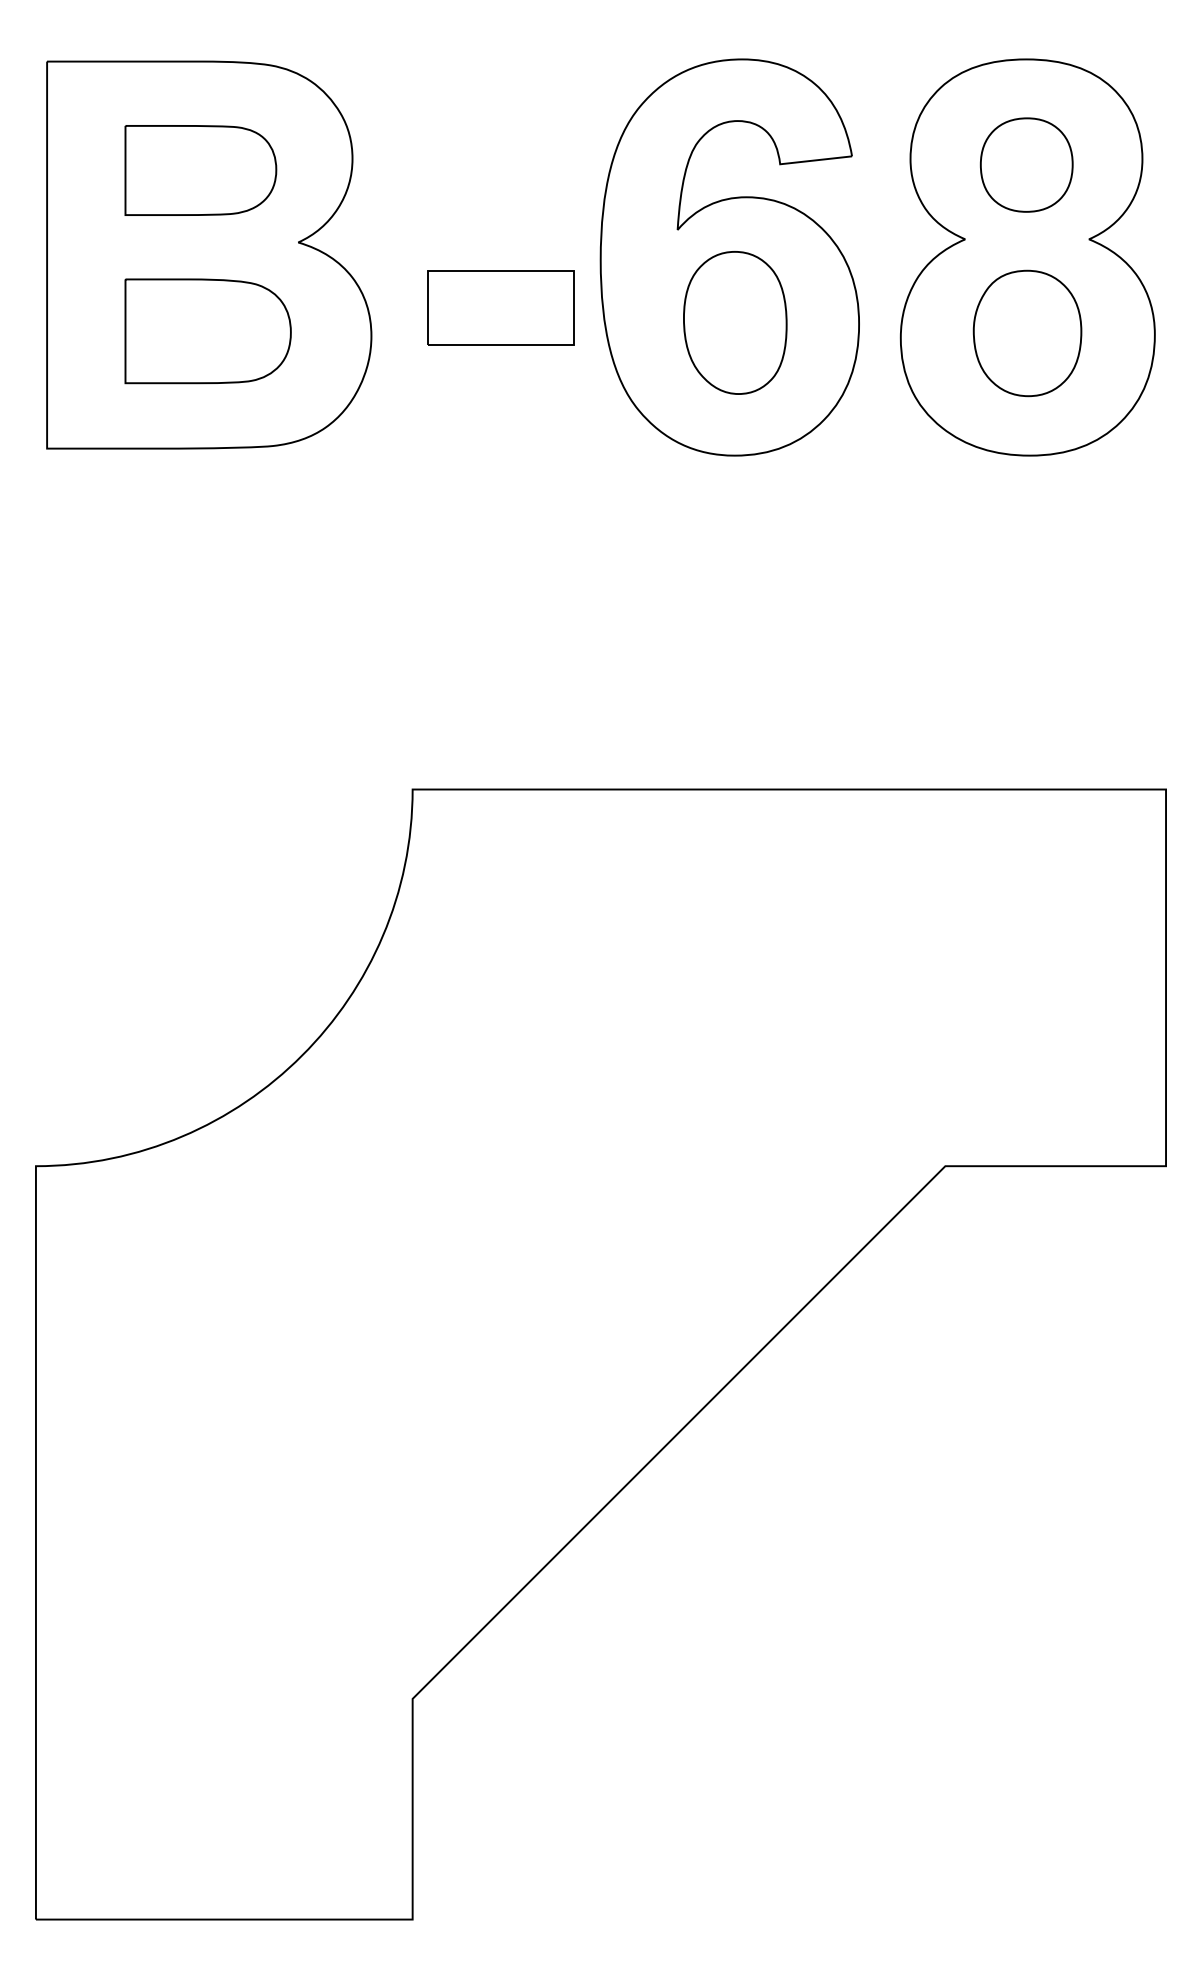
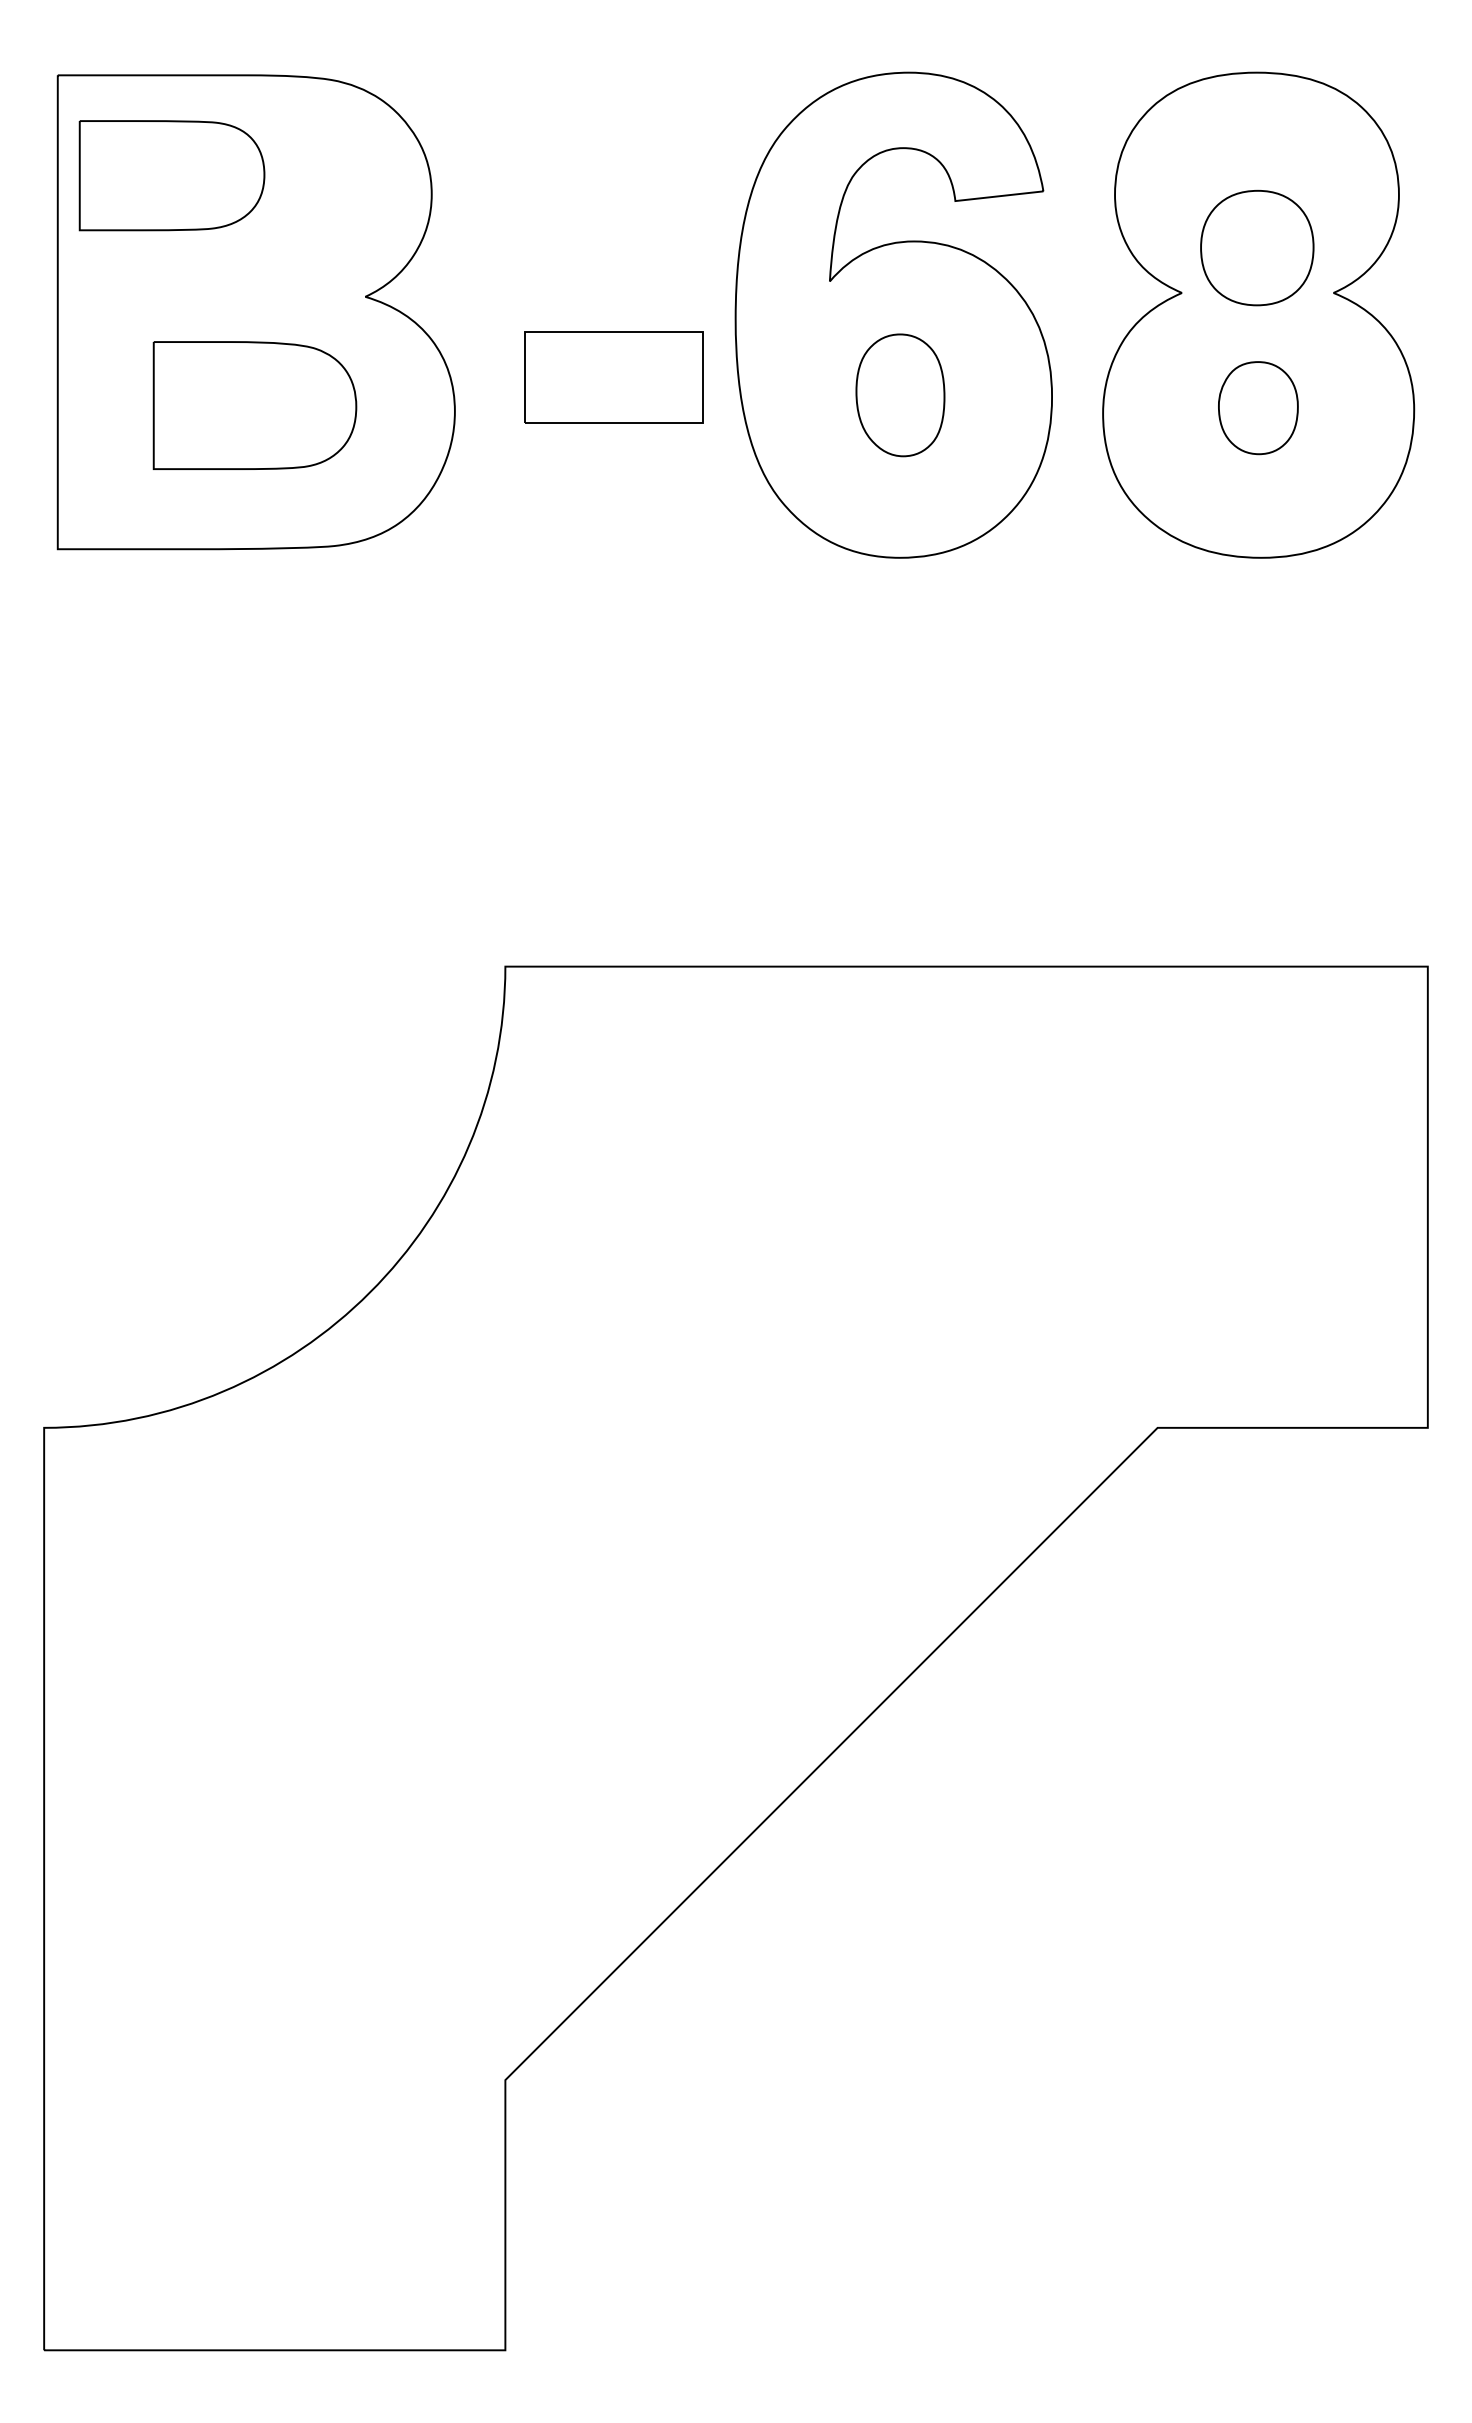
part: (1026, 164) -> (1257, 247), moved
part: (200, 170) -> (171, 175), moved
part: (735, 323) -> (900, 395), size x0.7
part: (1027, 332) -> (1258, 407), size x0.6

